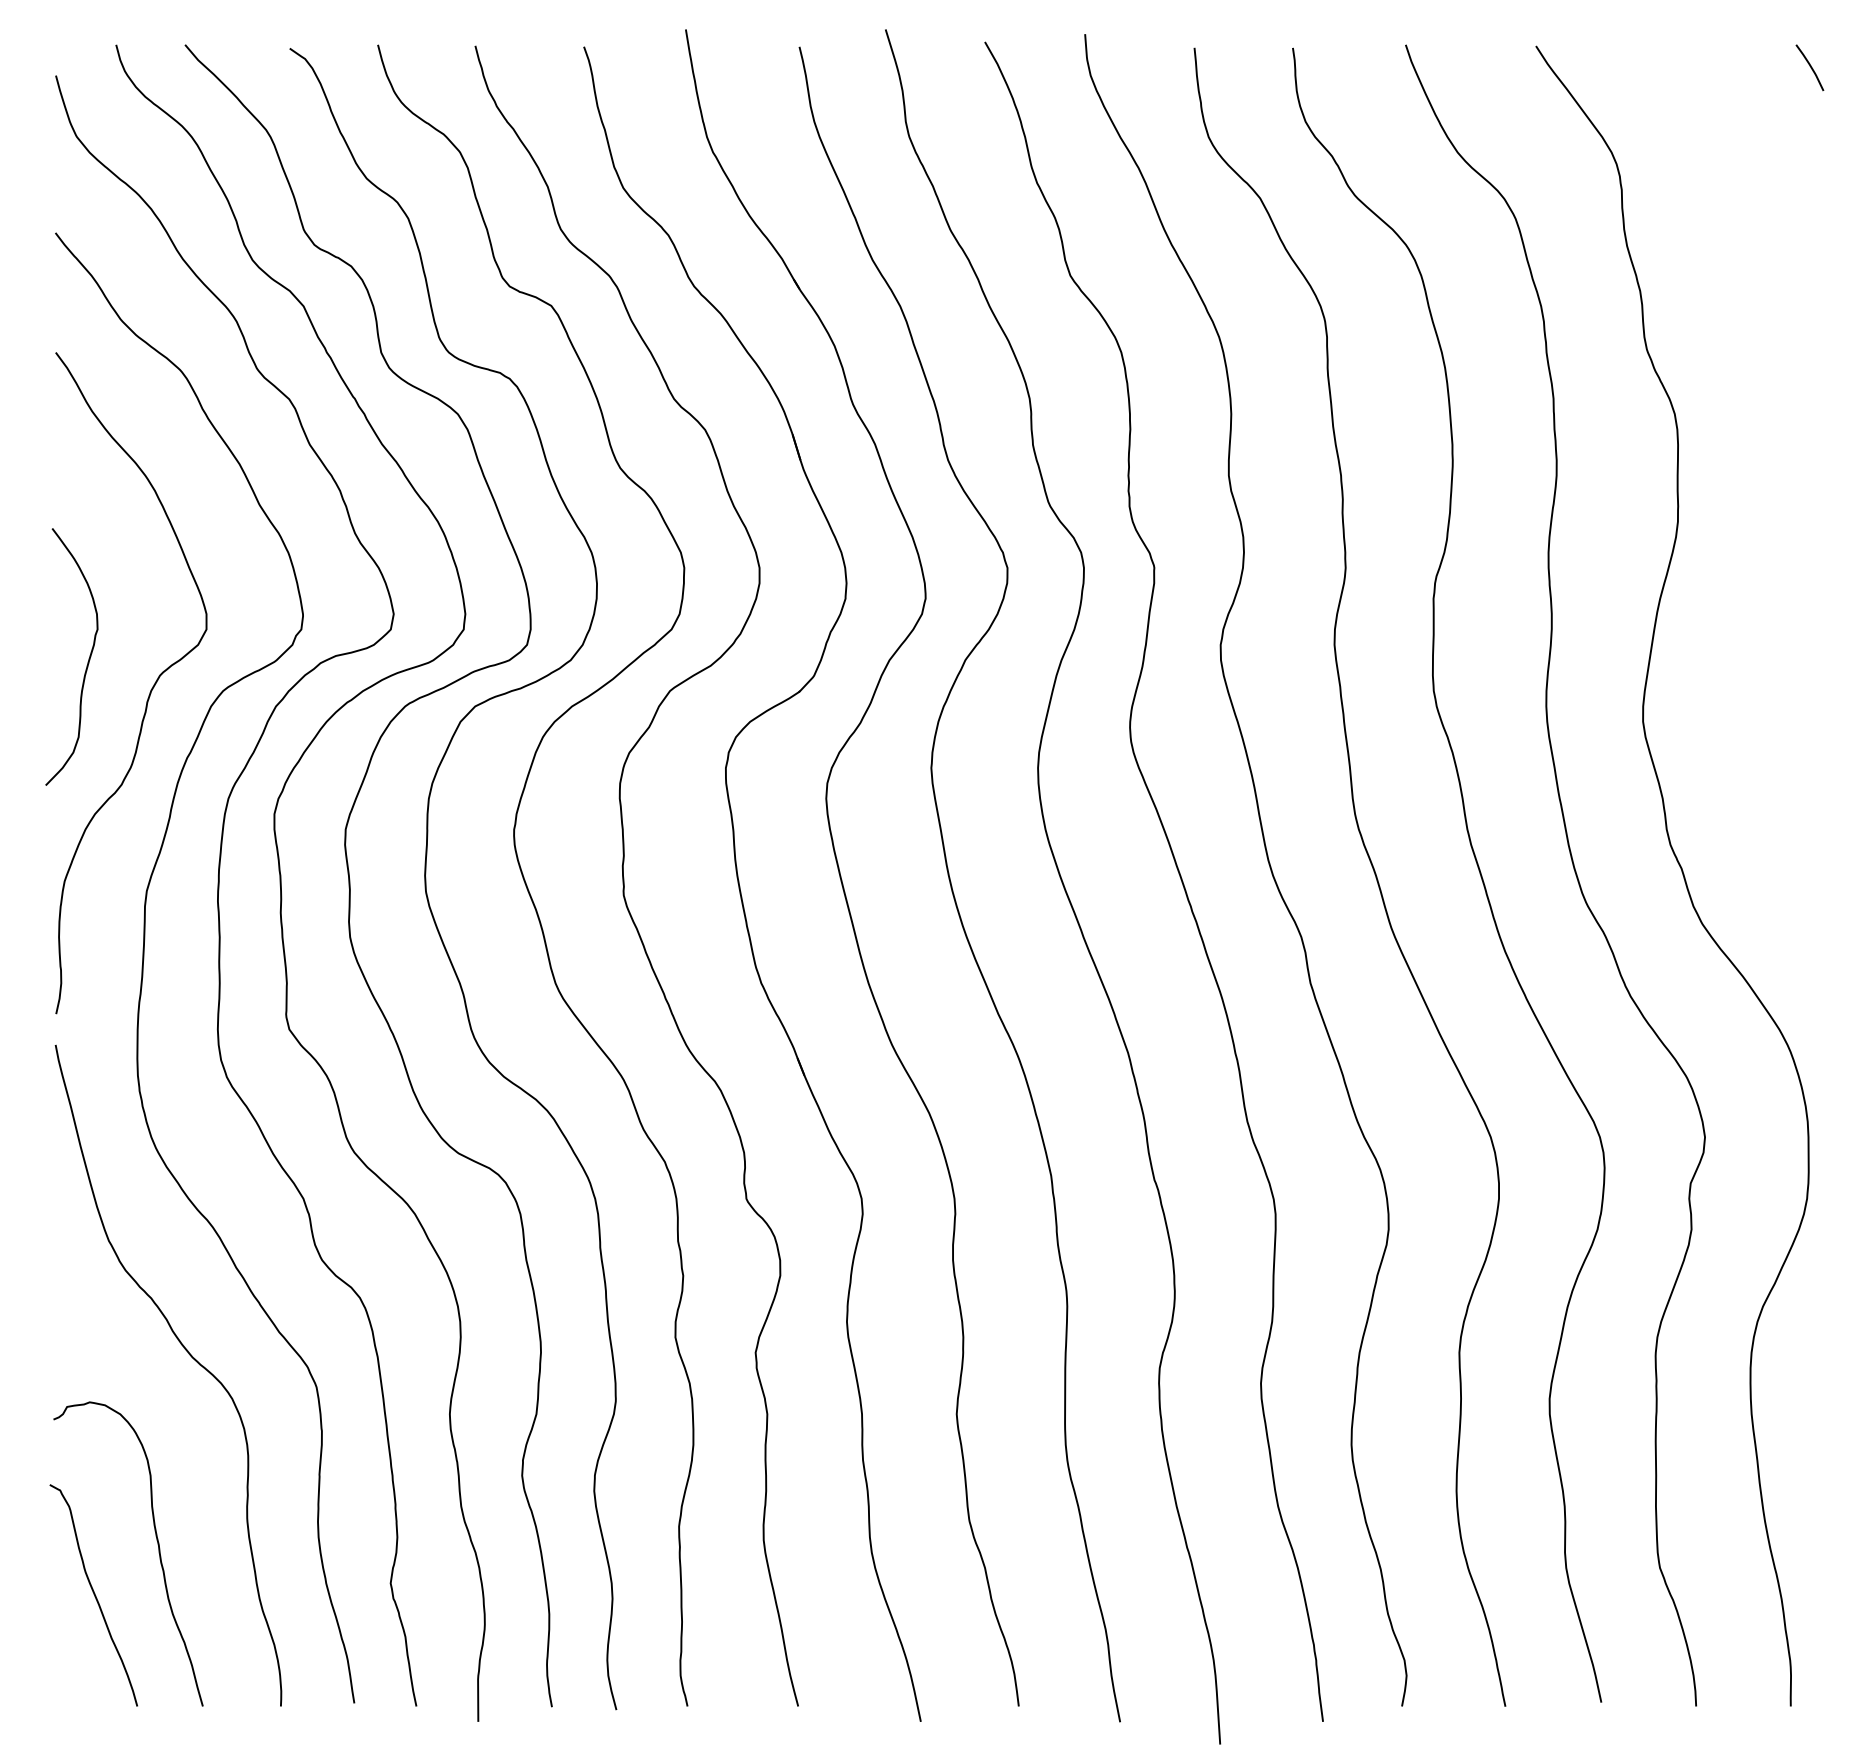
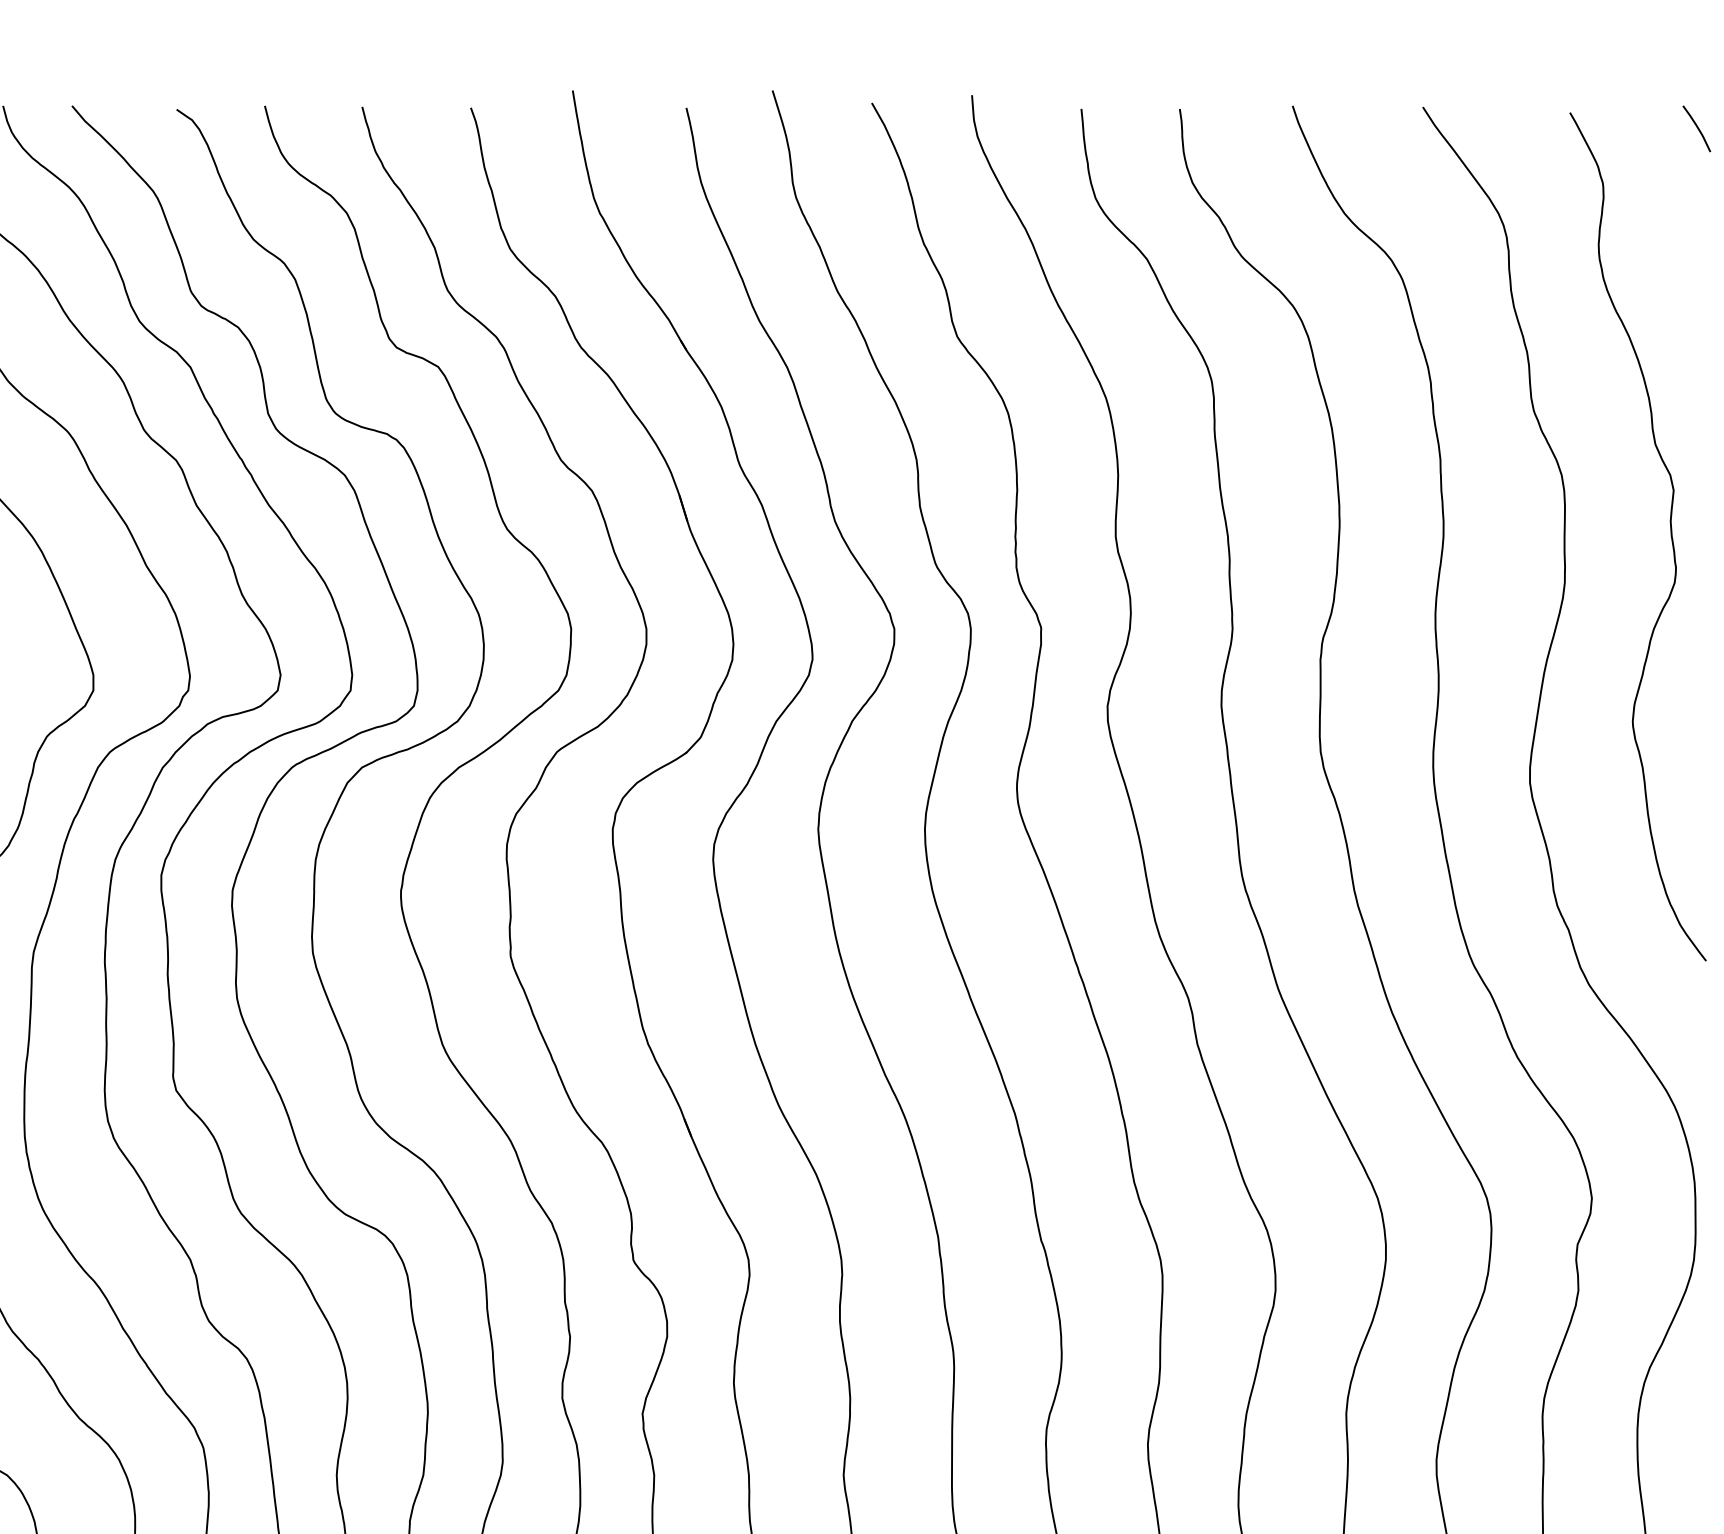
curve: (1783, 474) -> (1670, 535), added

